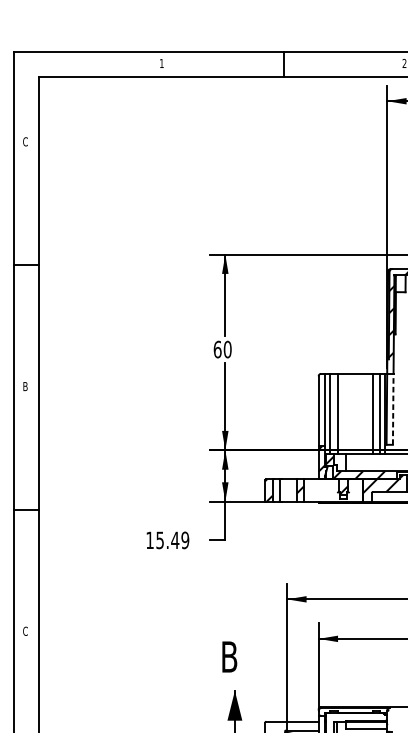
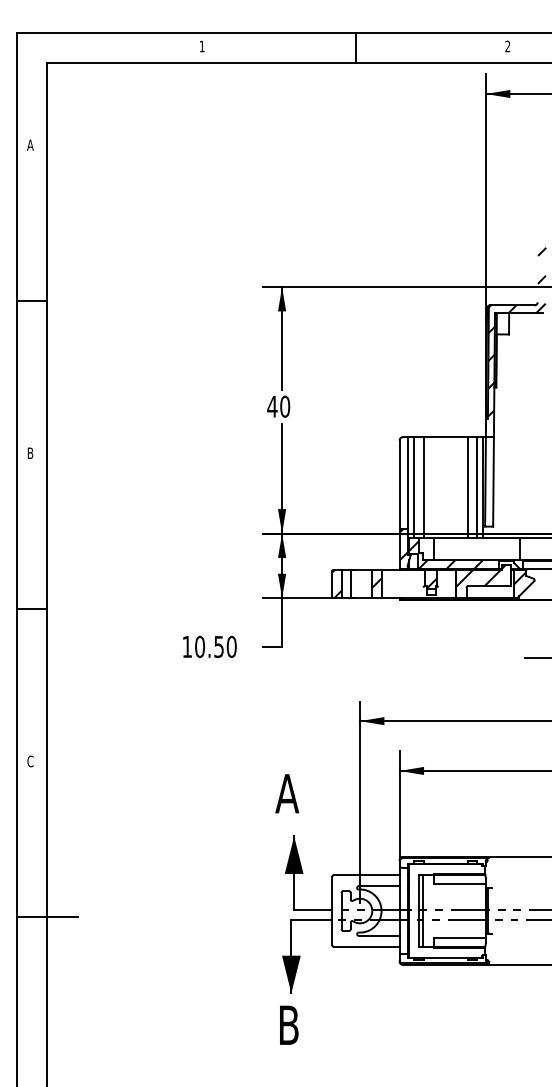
text: (25, 141) -> (30, 144), C -> A
text: (217, 349) -> (272, 406), 60 -> 40
line: (393, 408) -> (493, 481), dashed -> solid
text: (172, 540) -> (215, 646), 15.49 -> 10.50
text: (229, 656) -> (287, 793), B -> A

